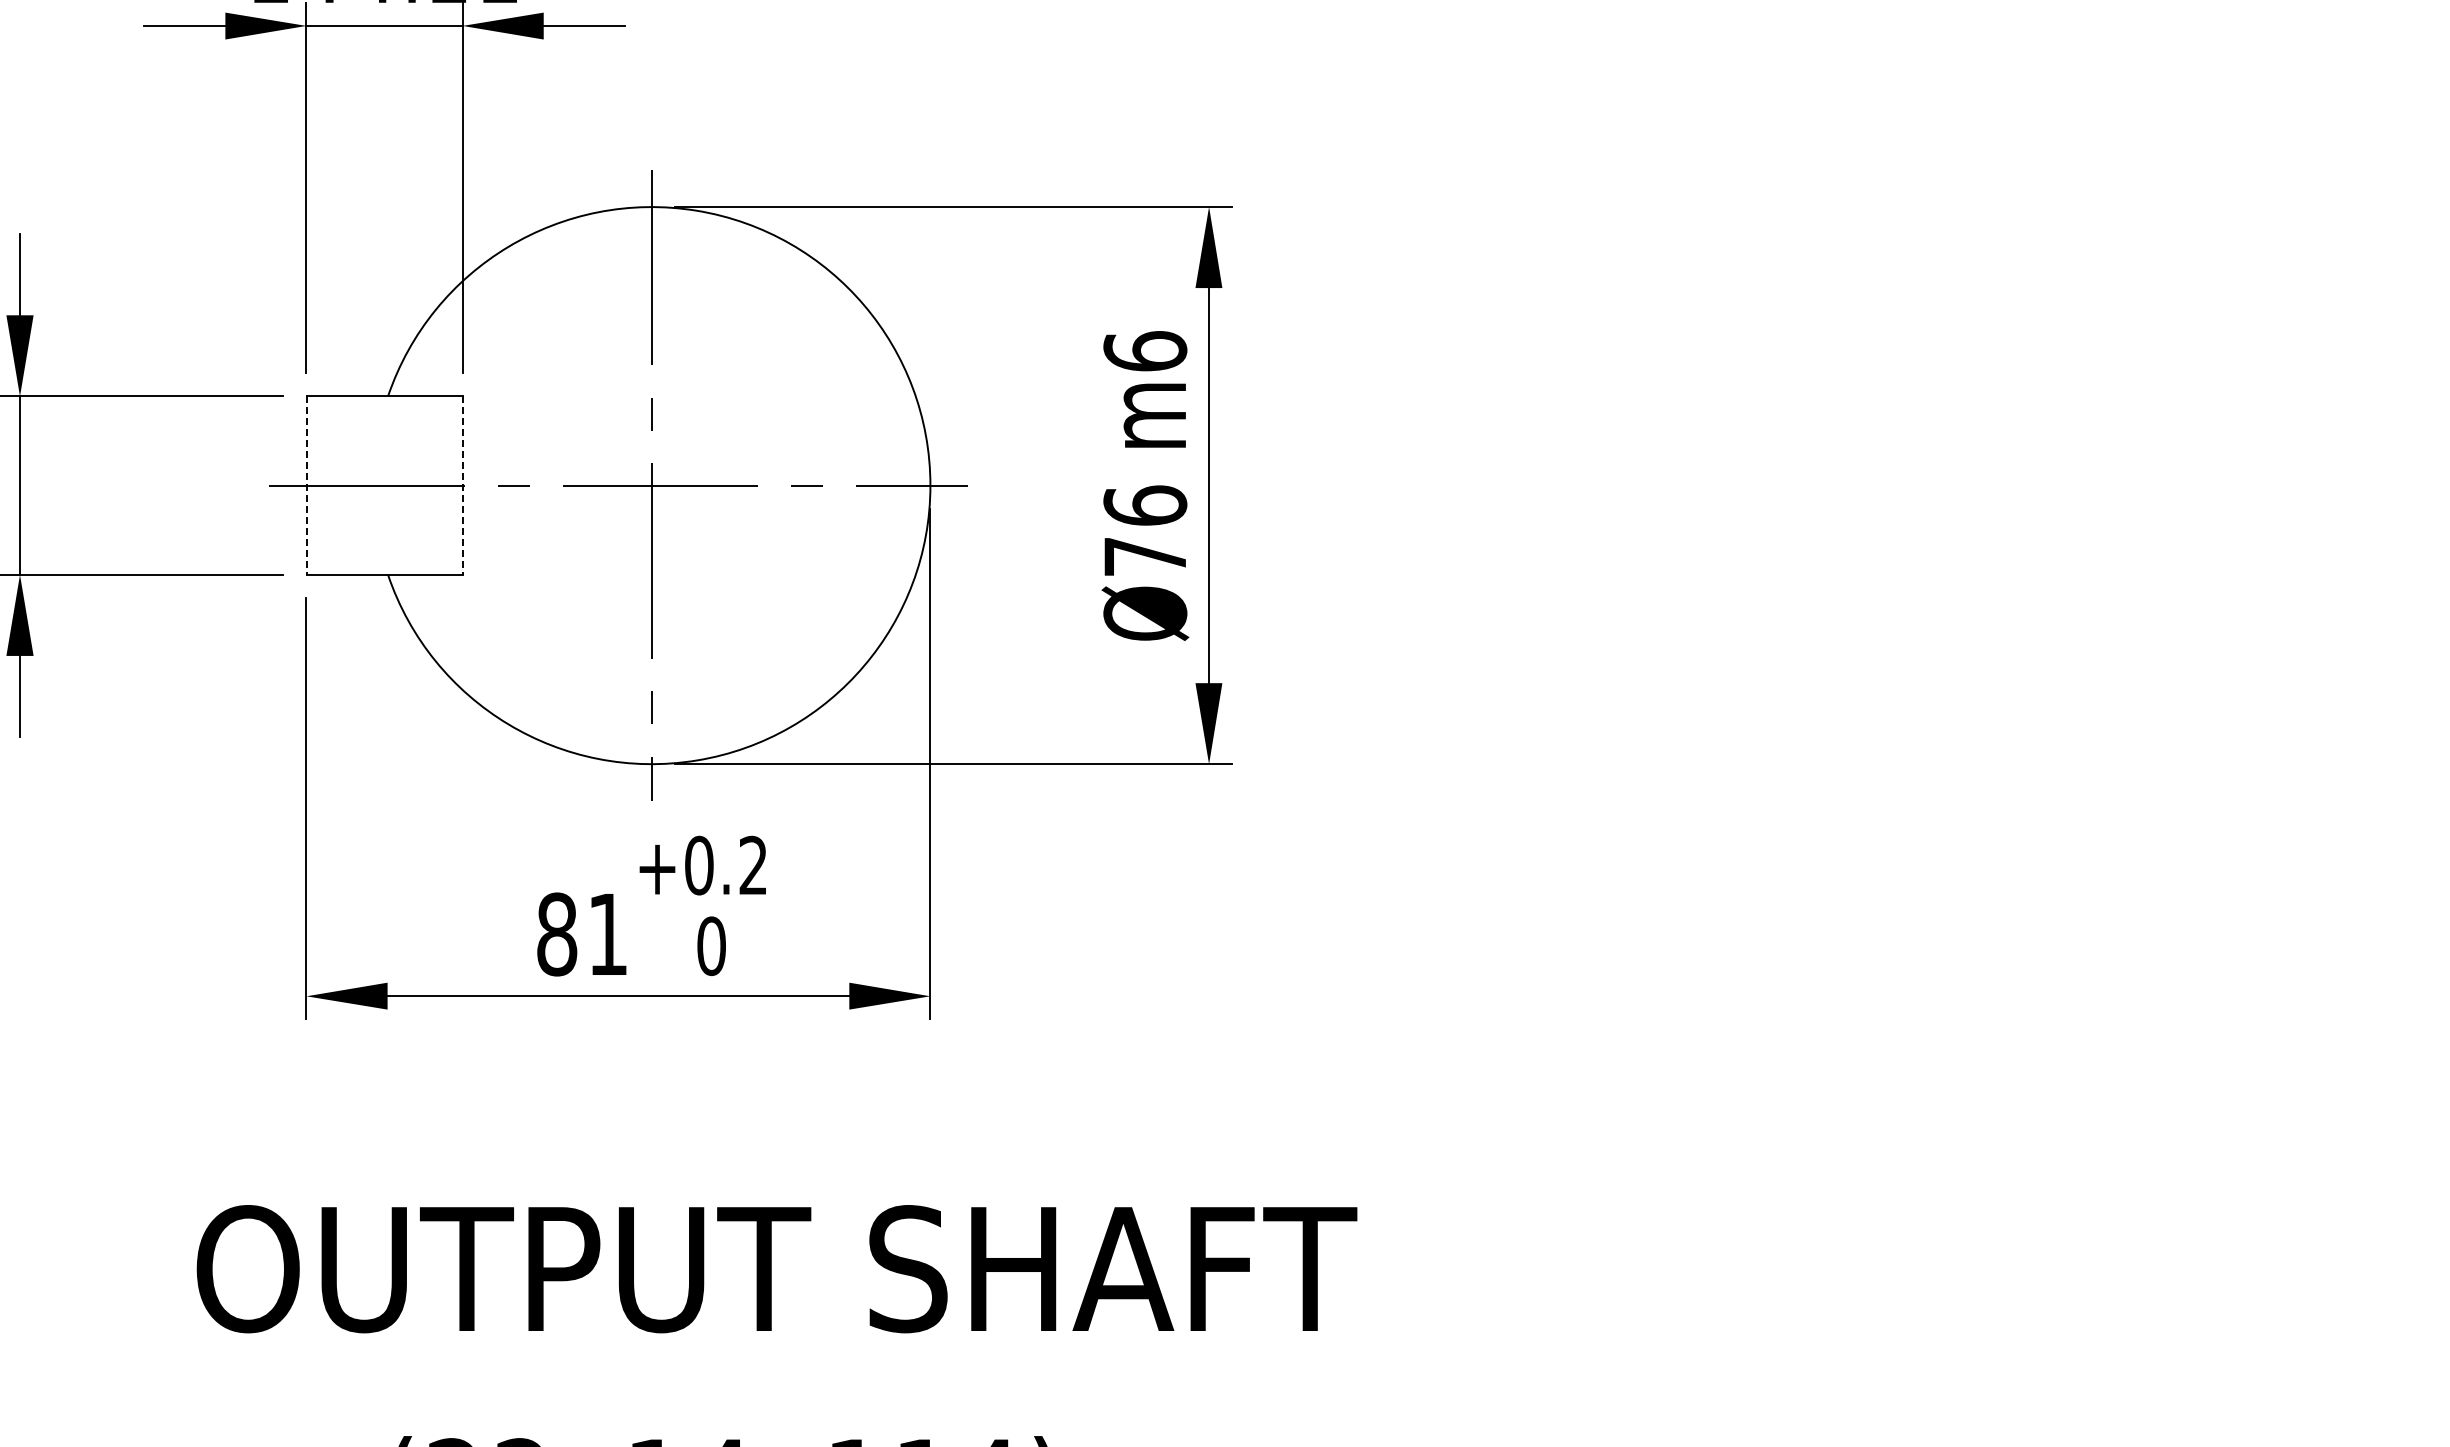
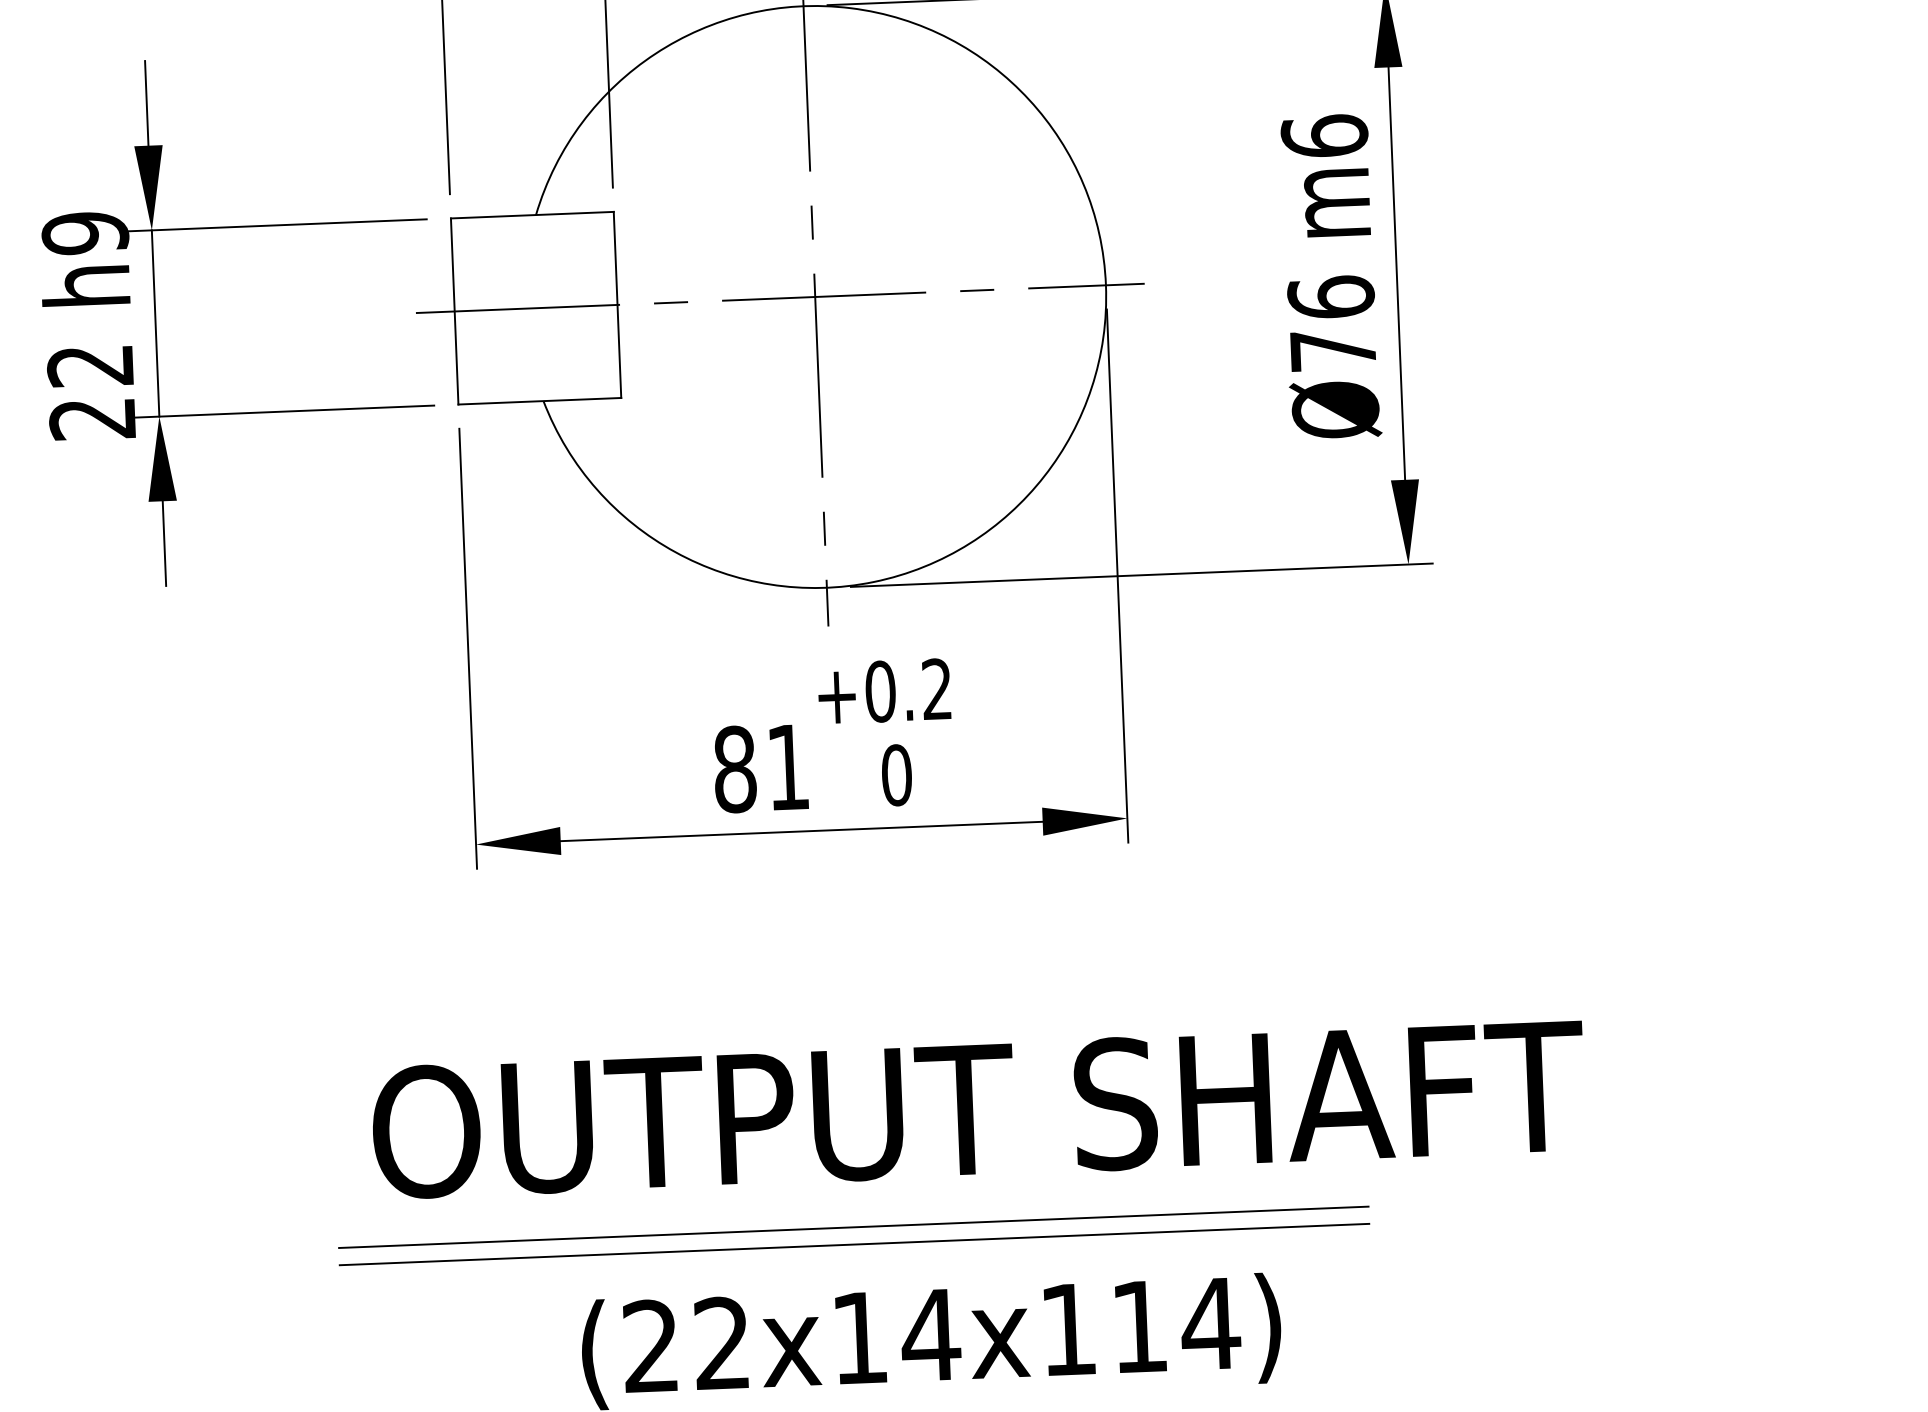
line: (306, 486) -> (454, 312), dashed -> solid
line: (462, 486) -> (617, 305), dashed -> solid
line: (653, 1376) -> (854, 1226), added
line: (653, 1393) -> (854, 1244), added

